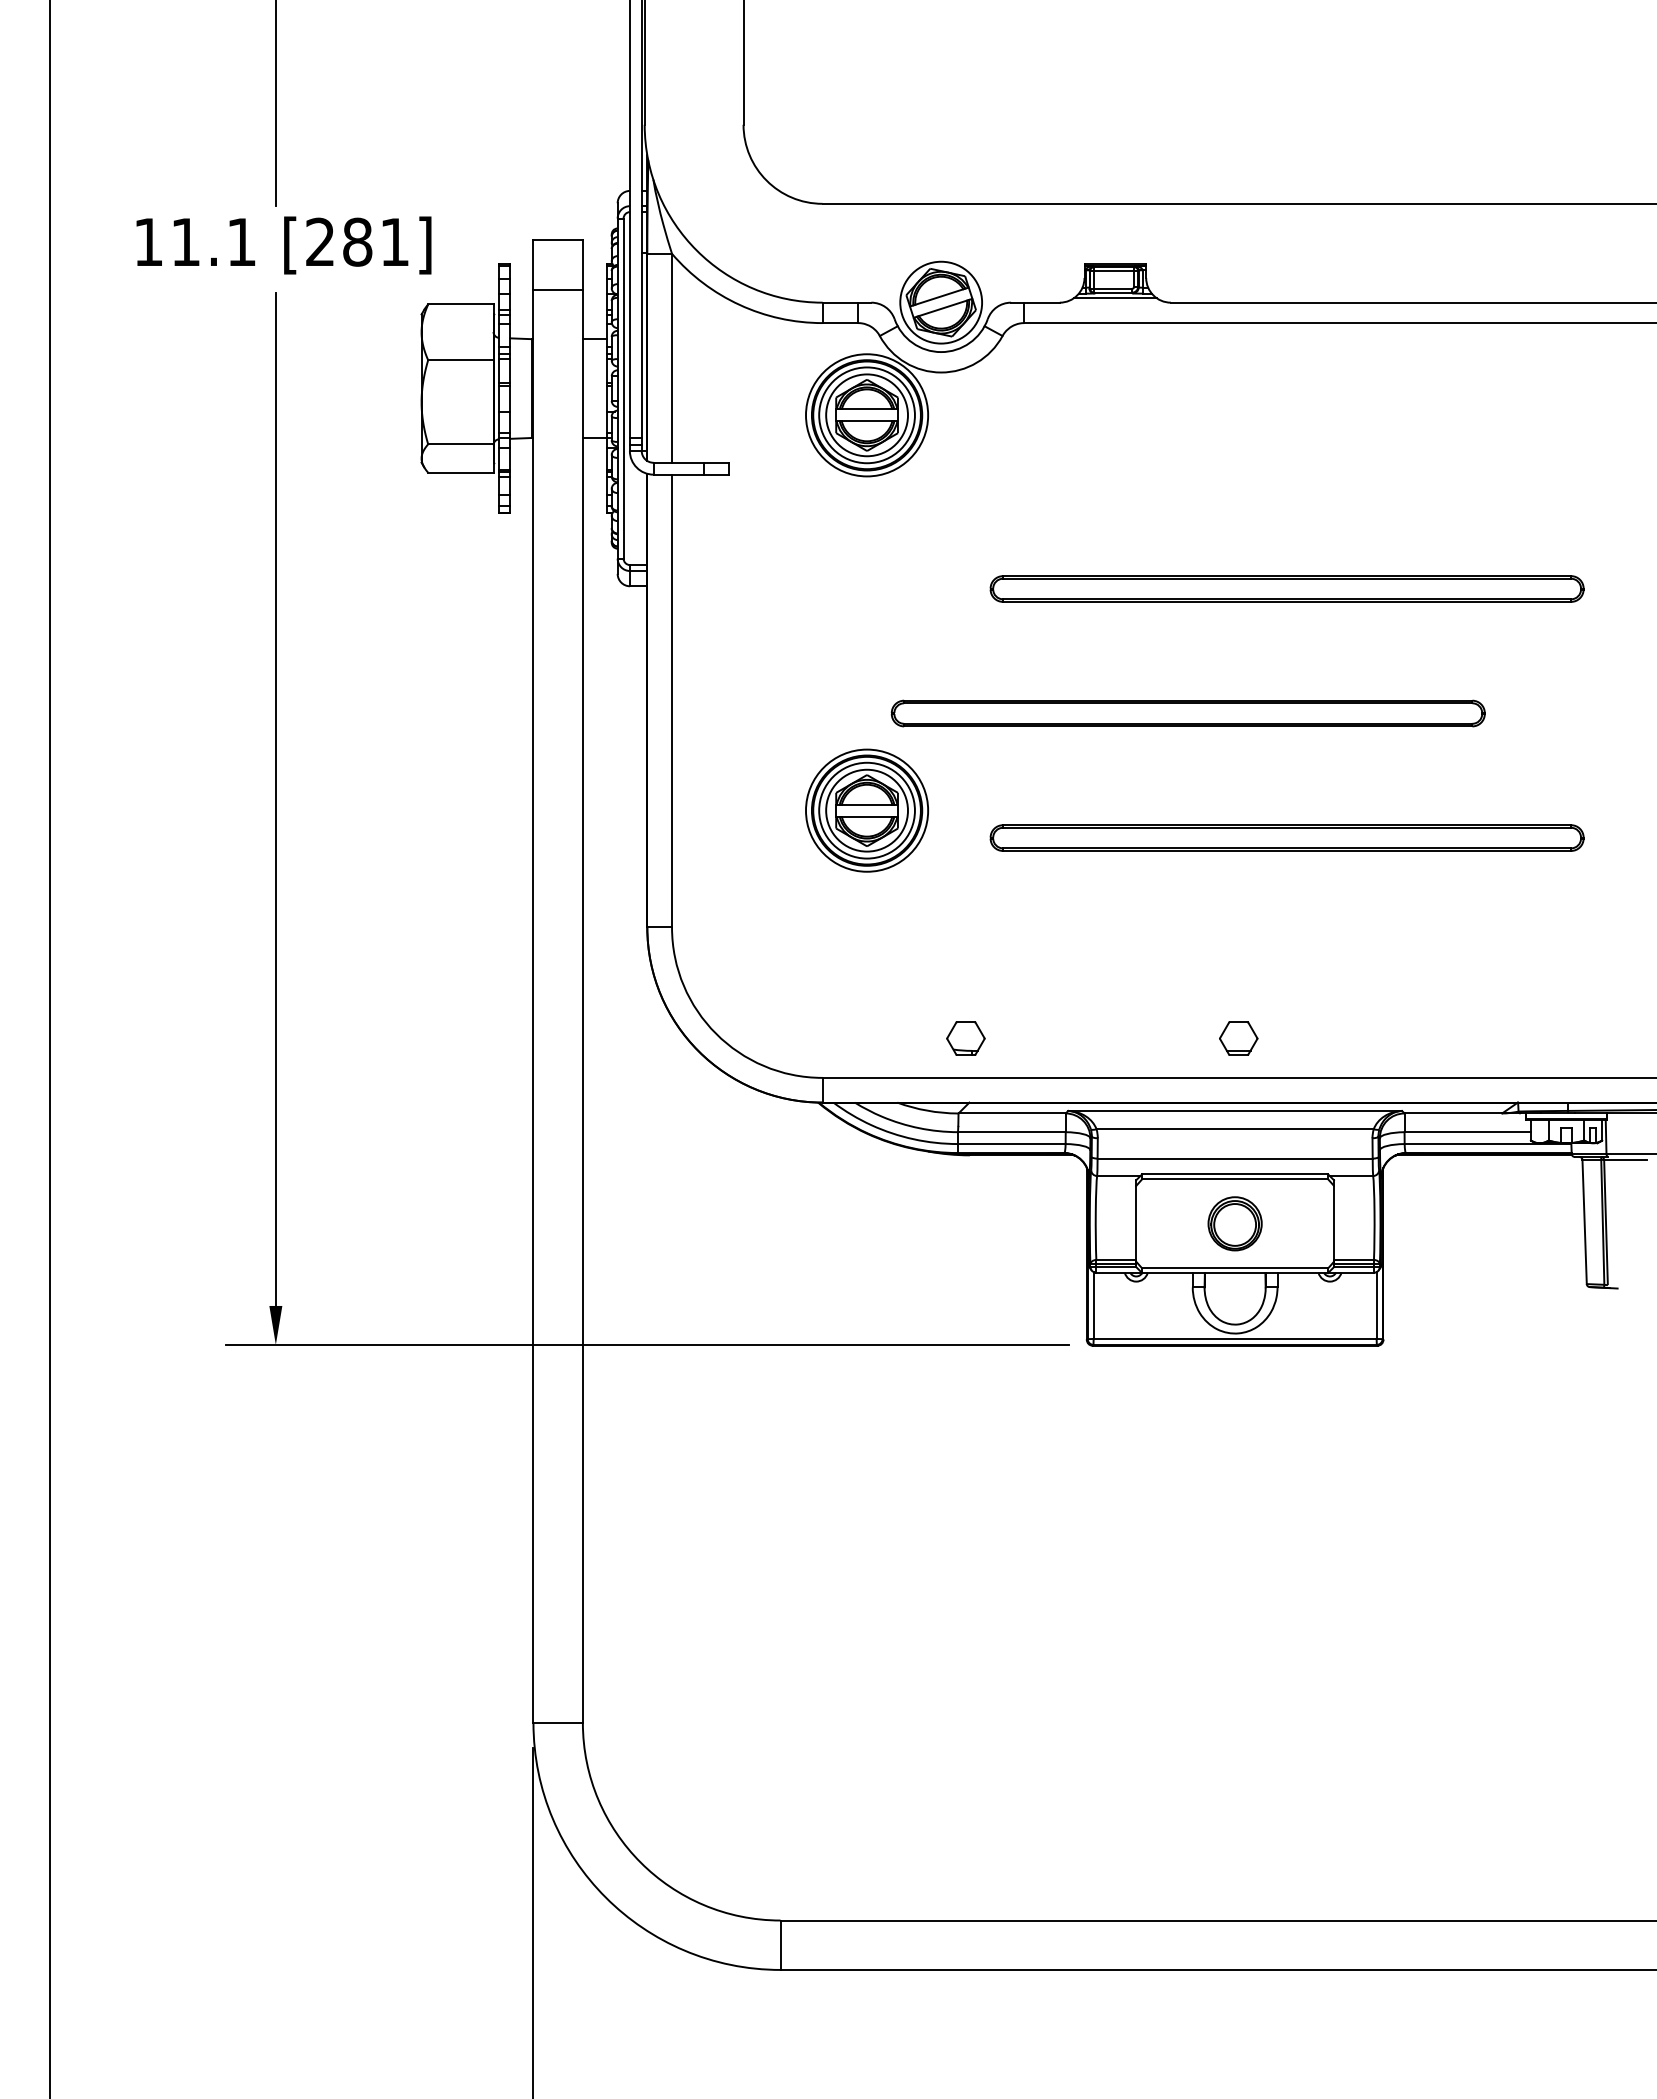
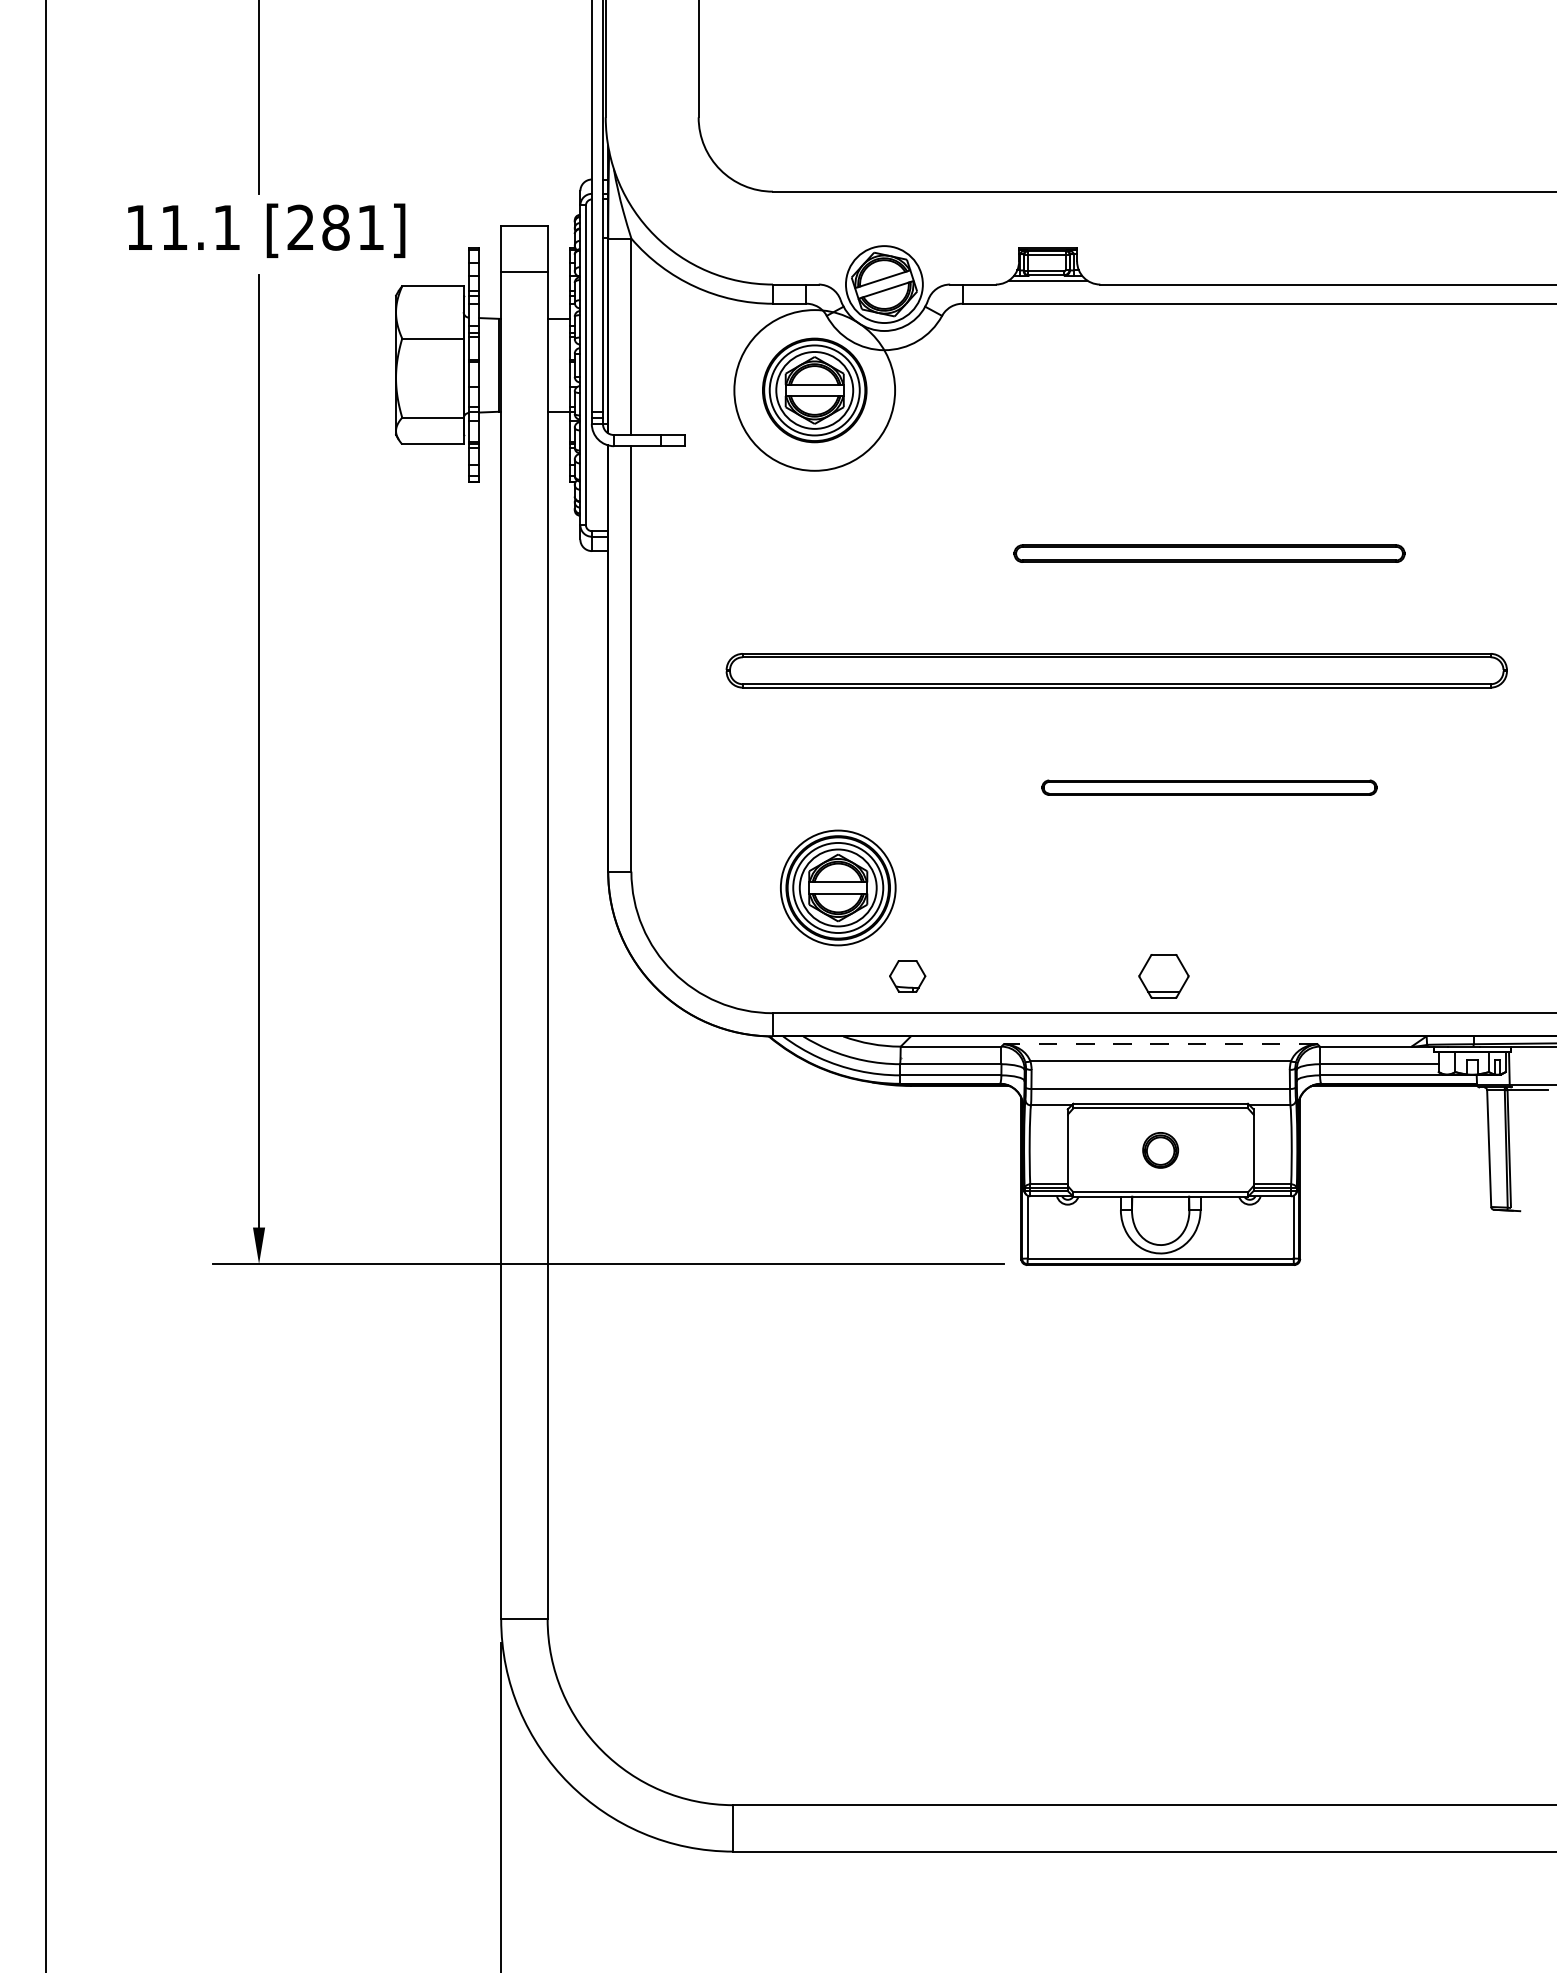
circle: (867, 415) -> (815, 390), size x1.4
part: (1286, 588) -> (1208, 553), size x0.7
part: (1187, 713) -> (1115, 670), size x1.4
part: (866, 810) -> (837, 887), moved
part: (1286, 837) -> (1208, 787), size x0.6
part: (1238, 1038) -> (1163, 976), size x1.4
line: (1235, 1110) -> (1161, 1043), solid -> dashed
part: (1234, 1223) -> (1160, 1150), size x0.7

